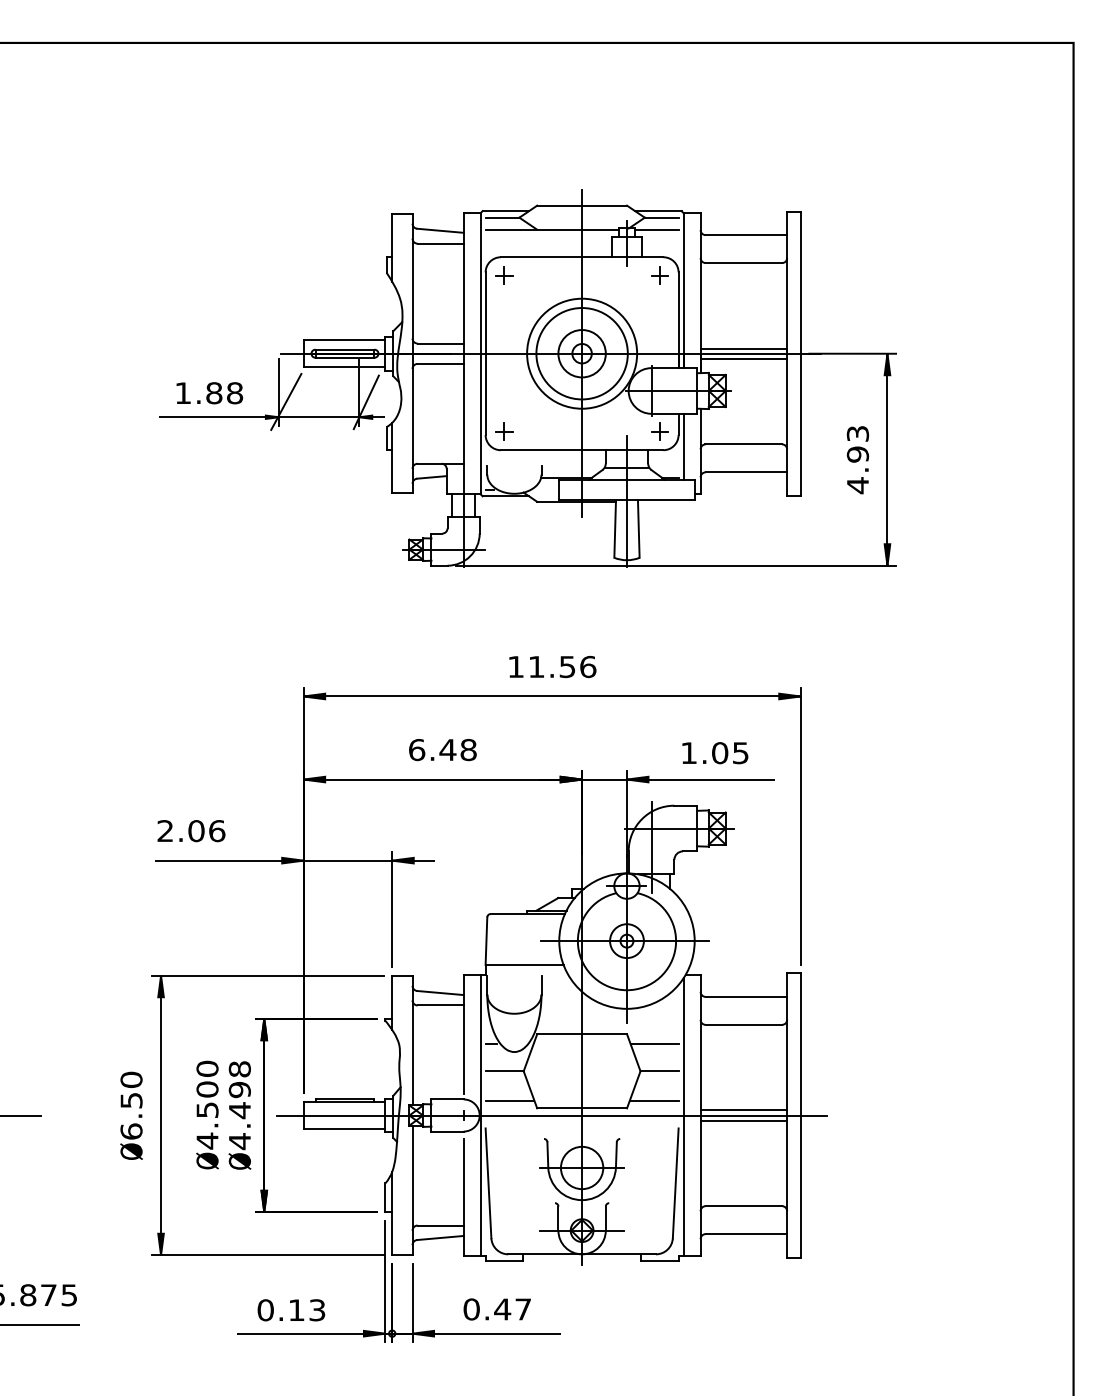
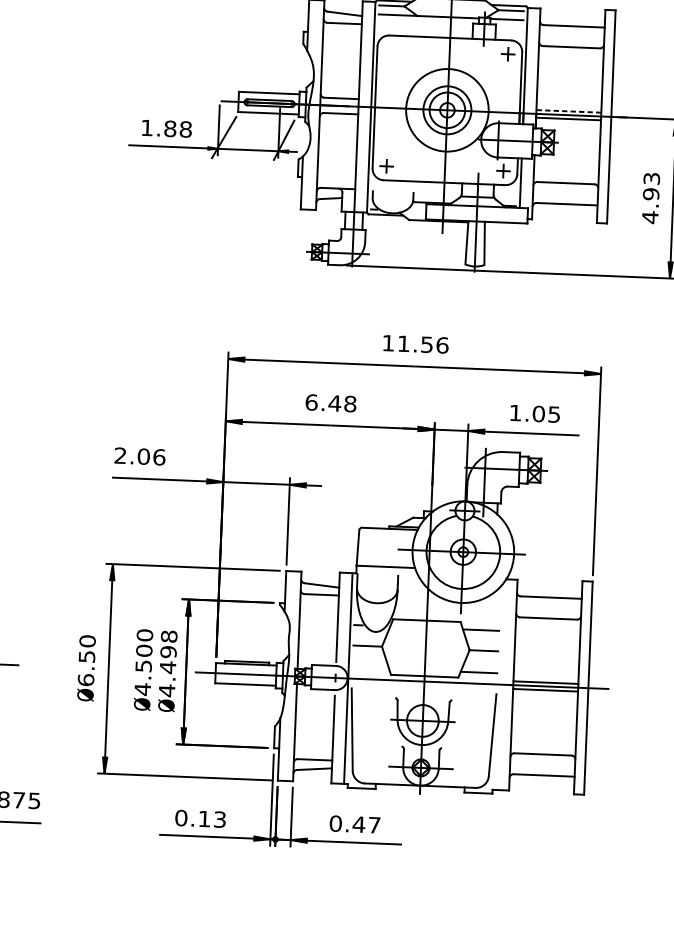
part: (504, 275) -> (391, 49), removed
line: (743, 348) -> (568, 111), solid -> dashed
circle: (581, 353) -> (446, 110), size x0.7
line: (509, 1100) -> (370, 668), removed
line: (683, 1117) -> (500, 686), removed

